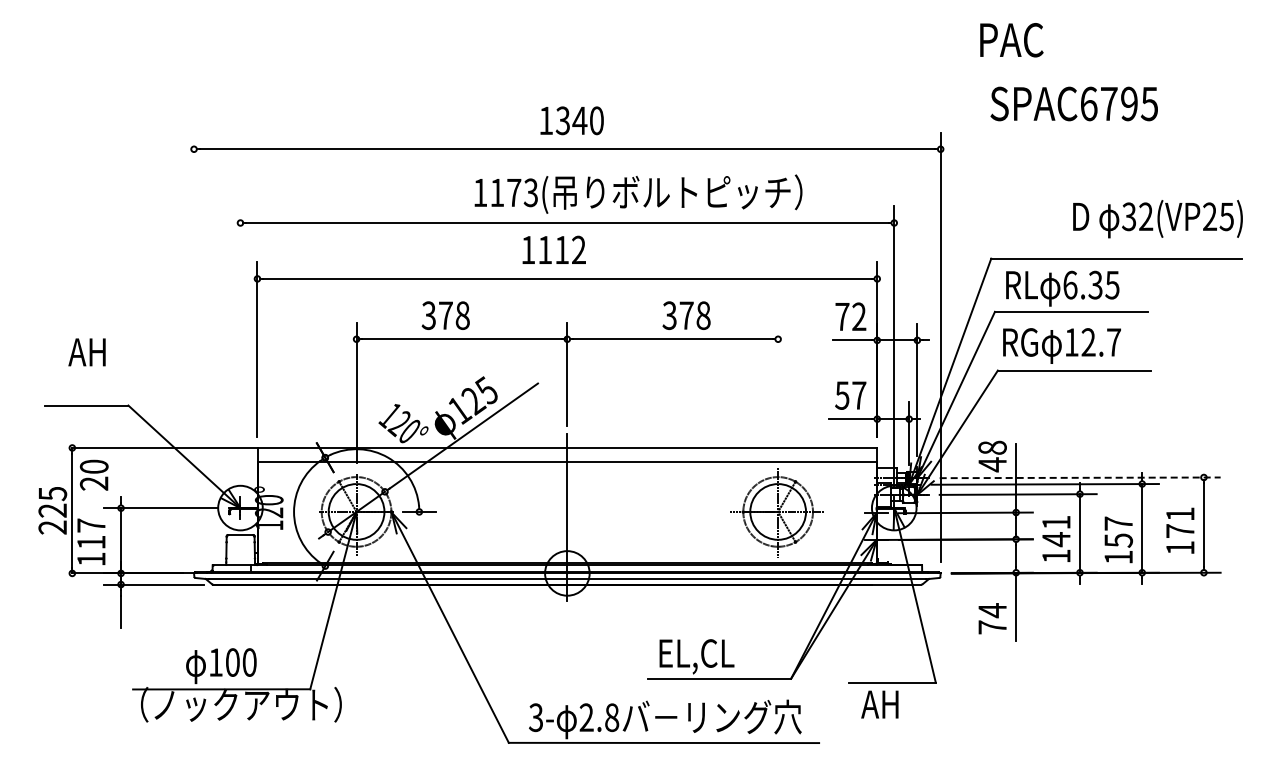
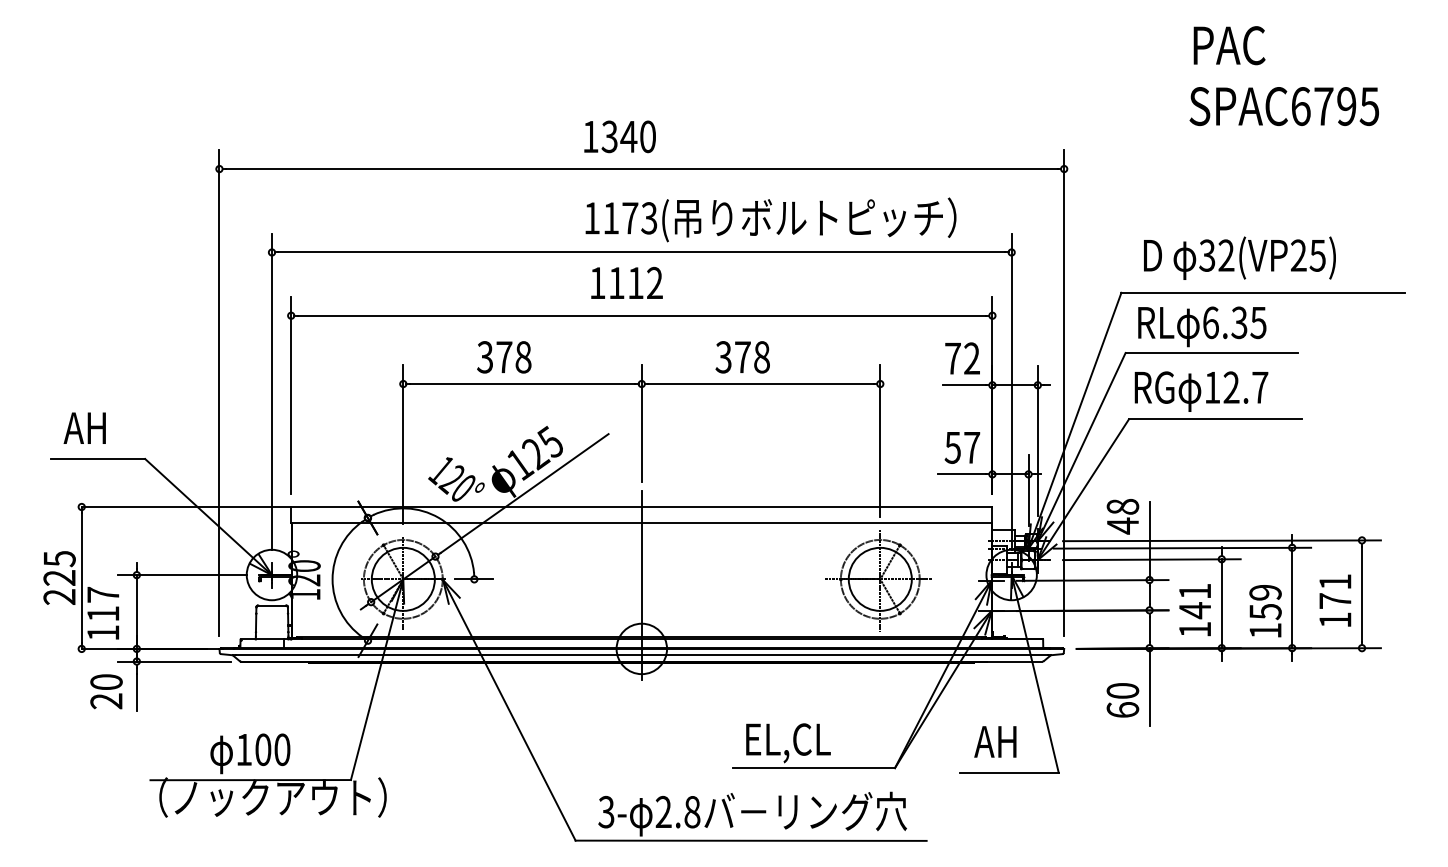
text: (1011, 40) -> (1229, 45), moved
text: (1073, 103) -> (1283, 105), moved
text: (571, 120) -> (619, 136), moved
text: (638, 193) -> (770, 219), moved
text: (1157, 219) -> (1239, 258), moved
text: (686, 315) -> (742, 357), moved
line: (240, 345) -> (272, 391), added
line: (194, 347) -> (219, 393), added
text: (86, 352) -> (84, 428), moved
line: (778, 389) -> (880, 440), added
text: (93, 474) -> (105, 690), moved
line: (1080, 477) -> (1222, 540), dashed -> solid
text: (1118, 523) -> (1265, 592), 157 -> 159
text: (992, 618) -> (1122, 699), 74 -> 60
text: (879, 704) -> (994, 741), moved

